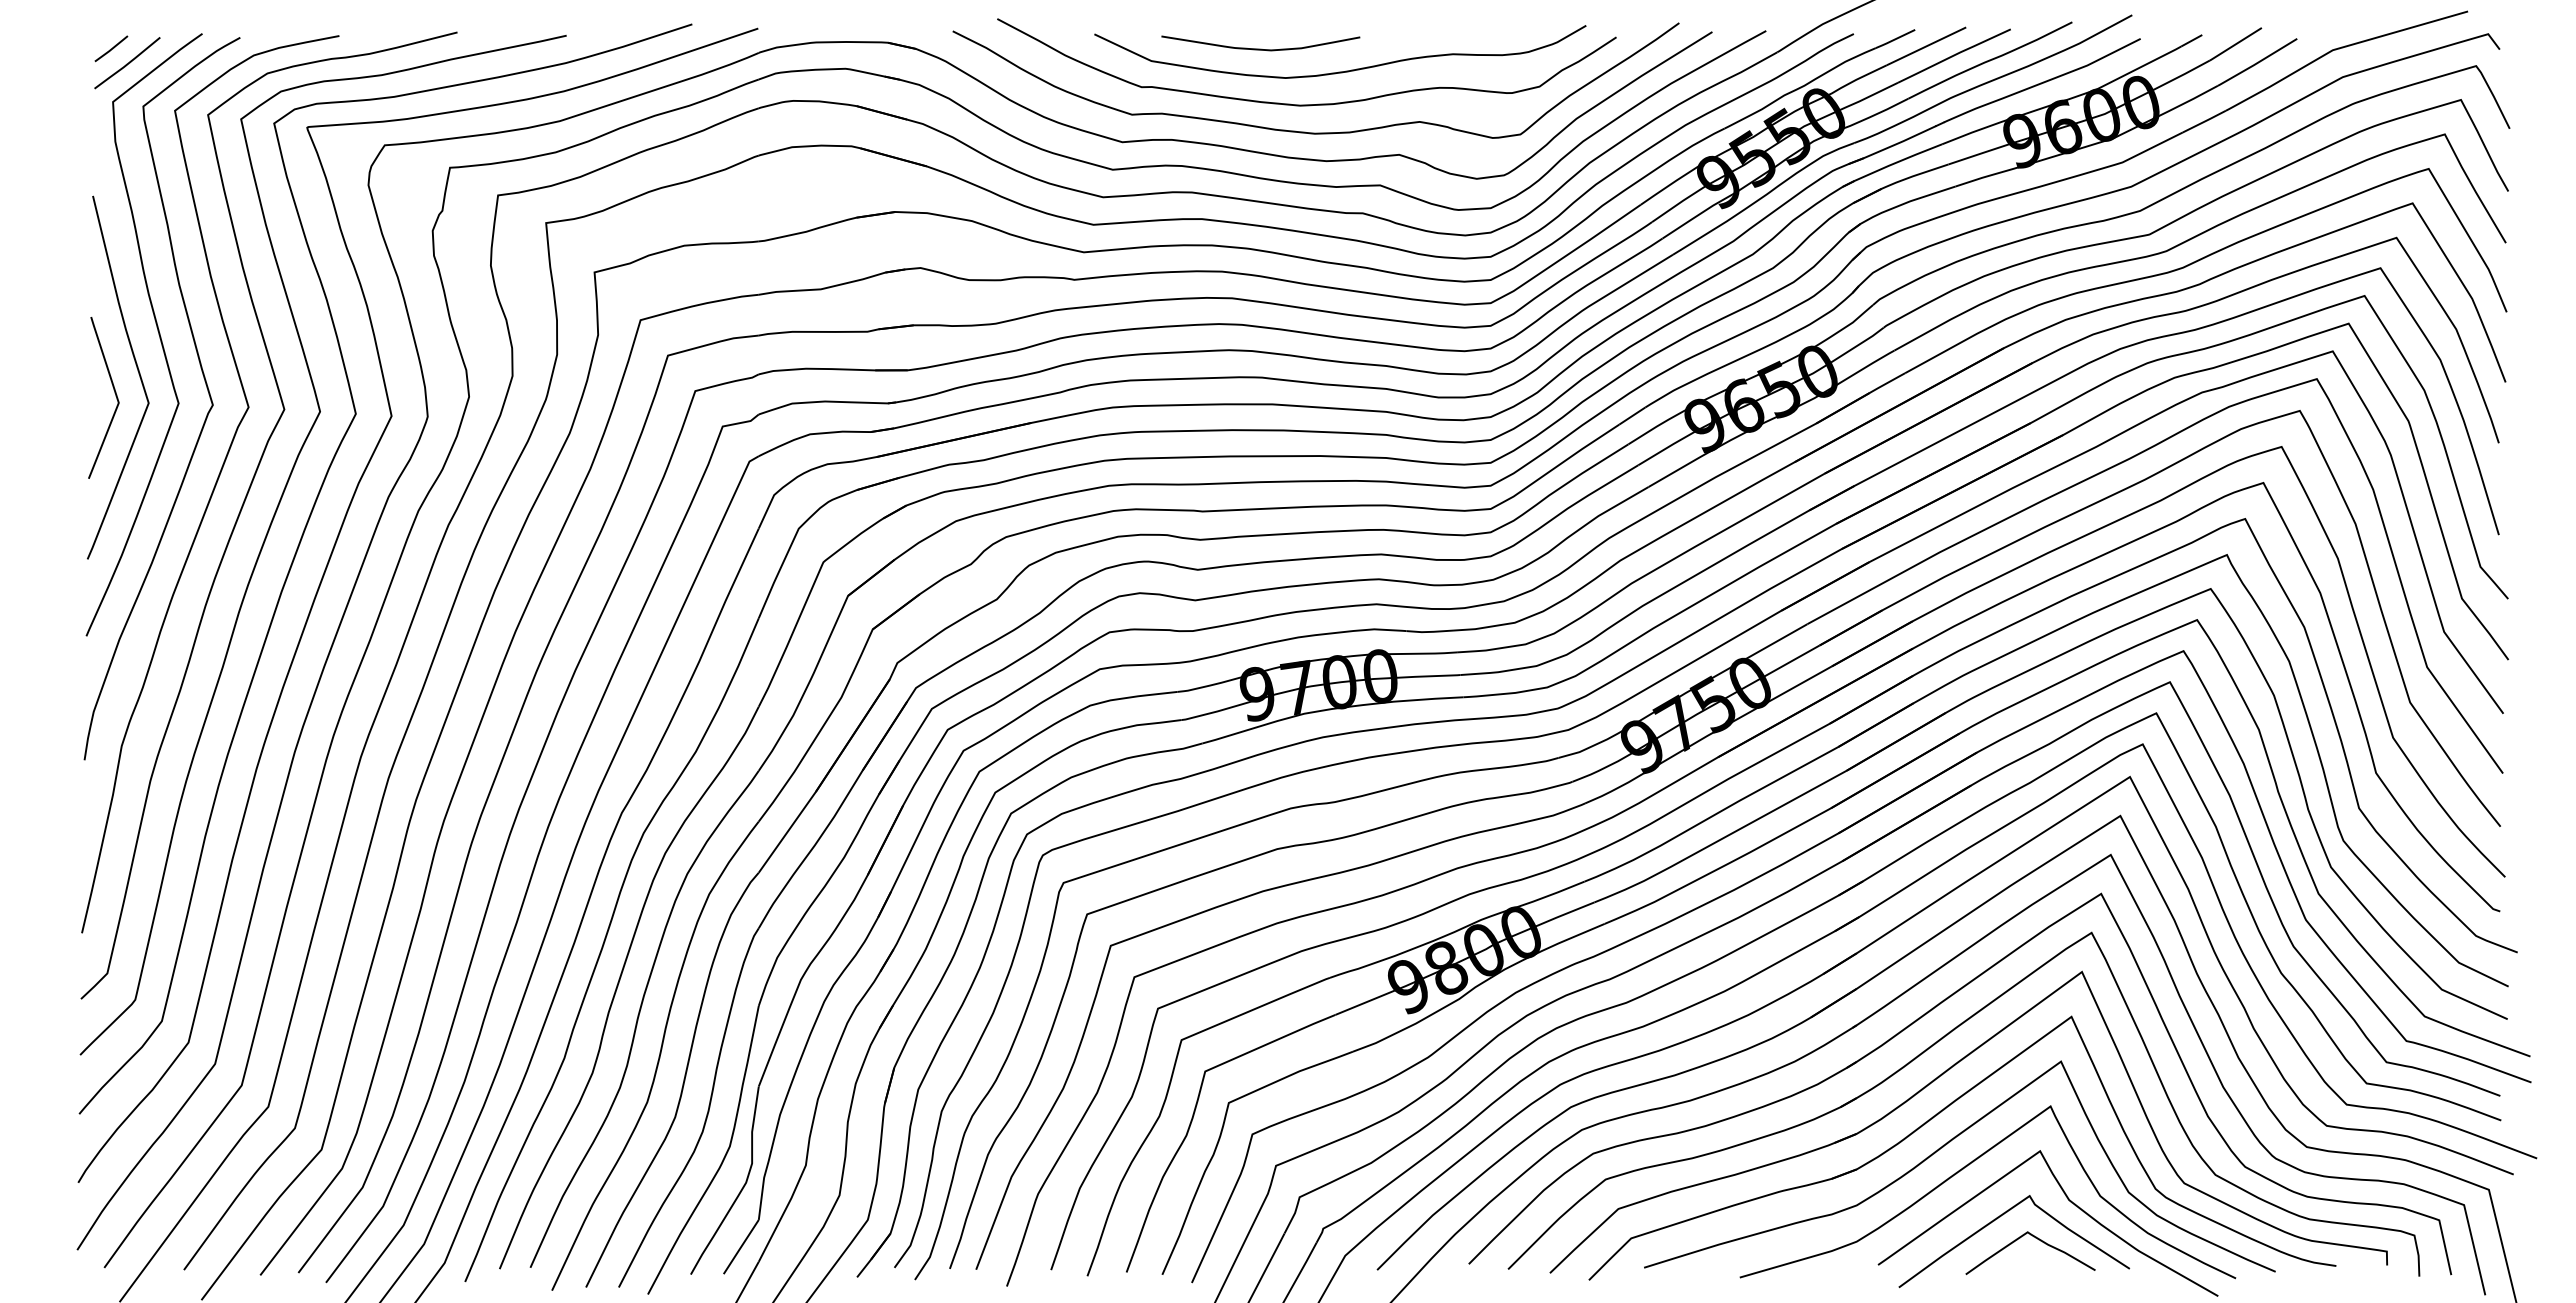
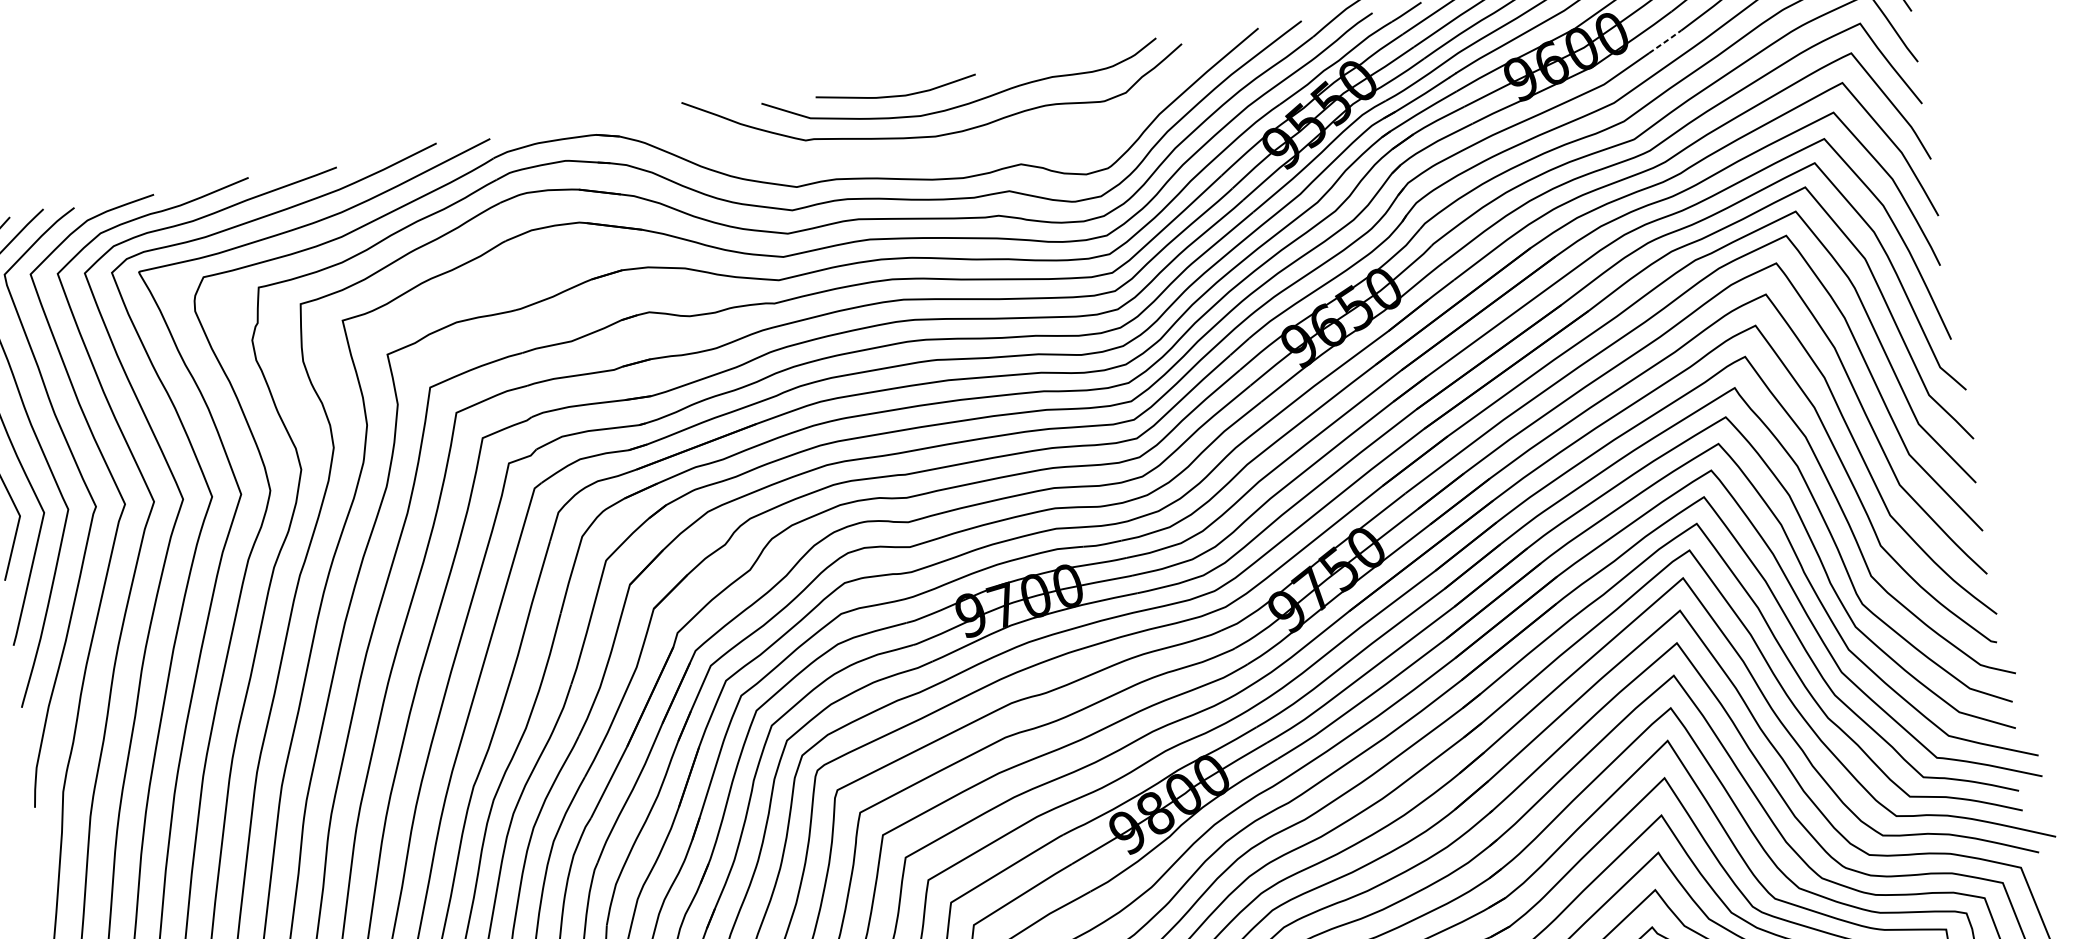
line: (2204, 121) -> (1665, 41), solid -> dashed
curve: (1305, 131) -> (942, 156), removed

